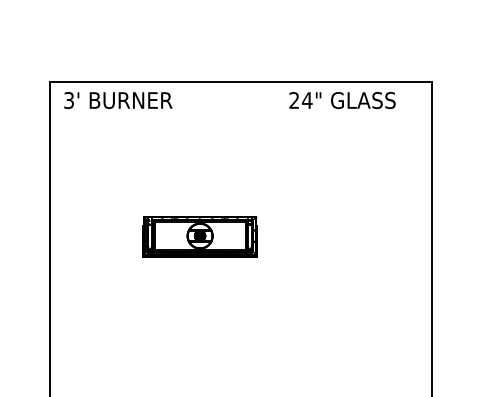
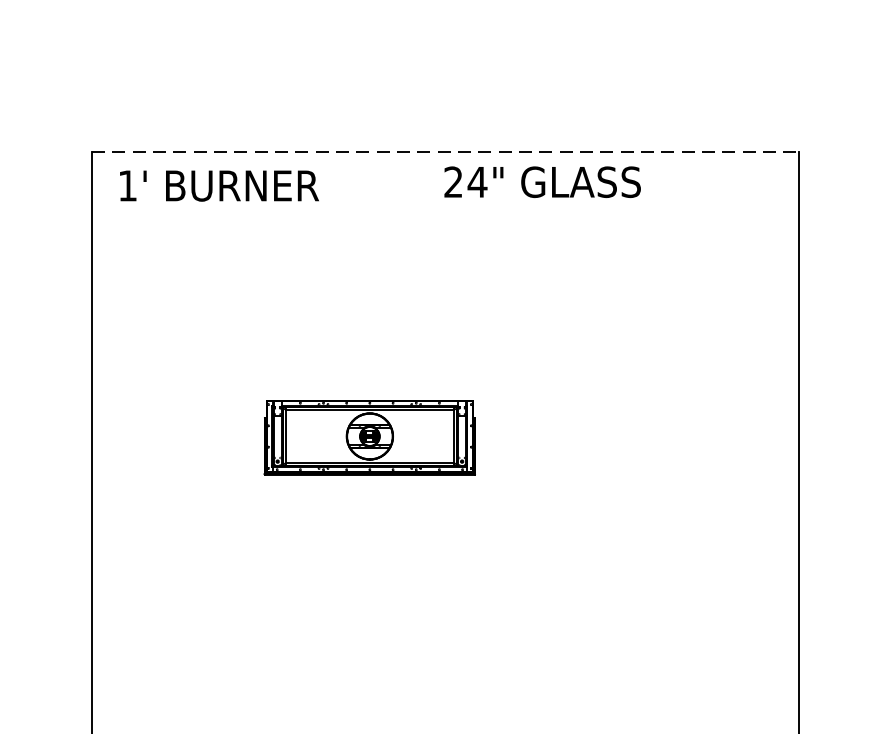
line: (241, 82) -> (446, 152), solid -> dashed
text: (68, 100) -> (126, 185), 3' -> 1'
text: (342, 100) -> (542, 182), moved

